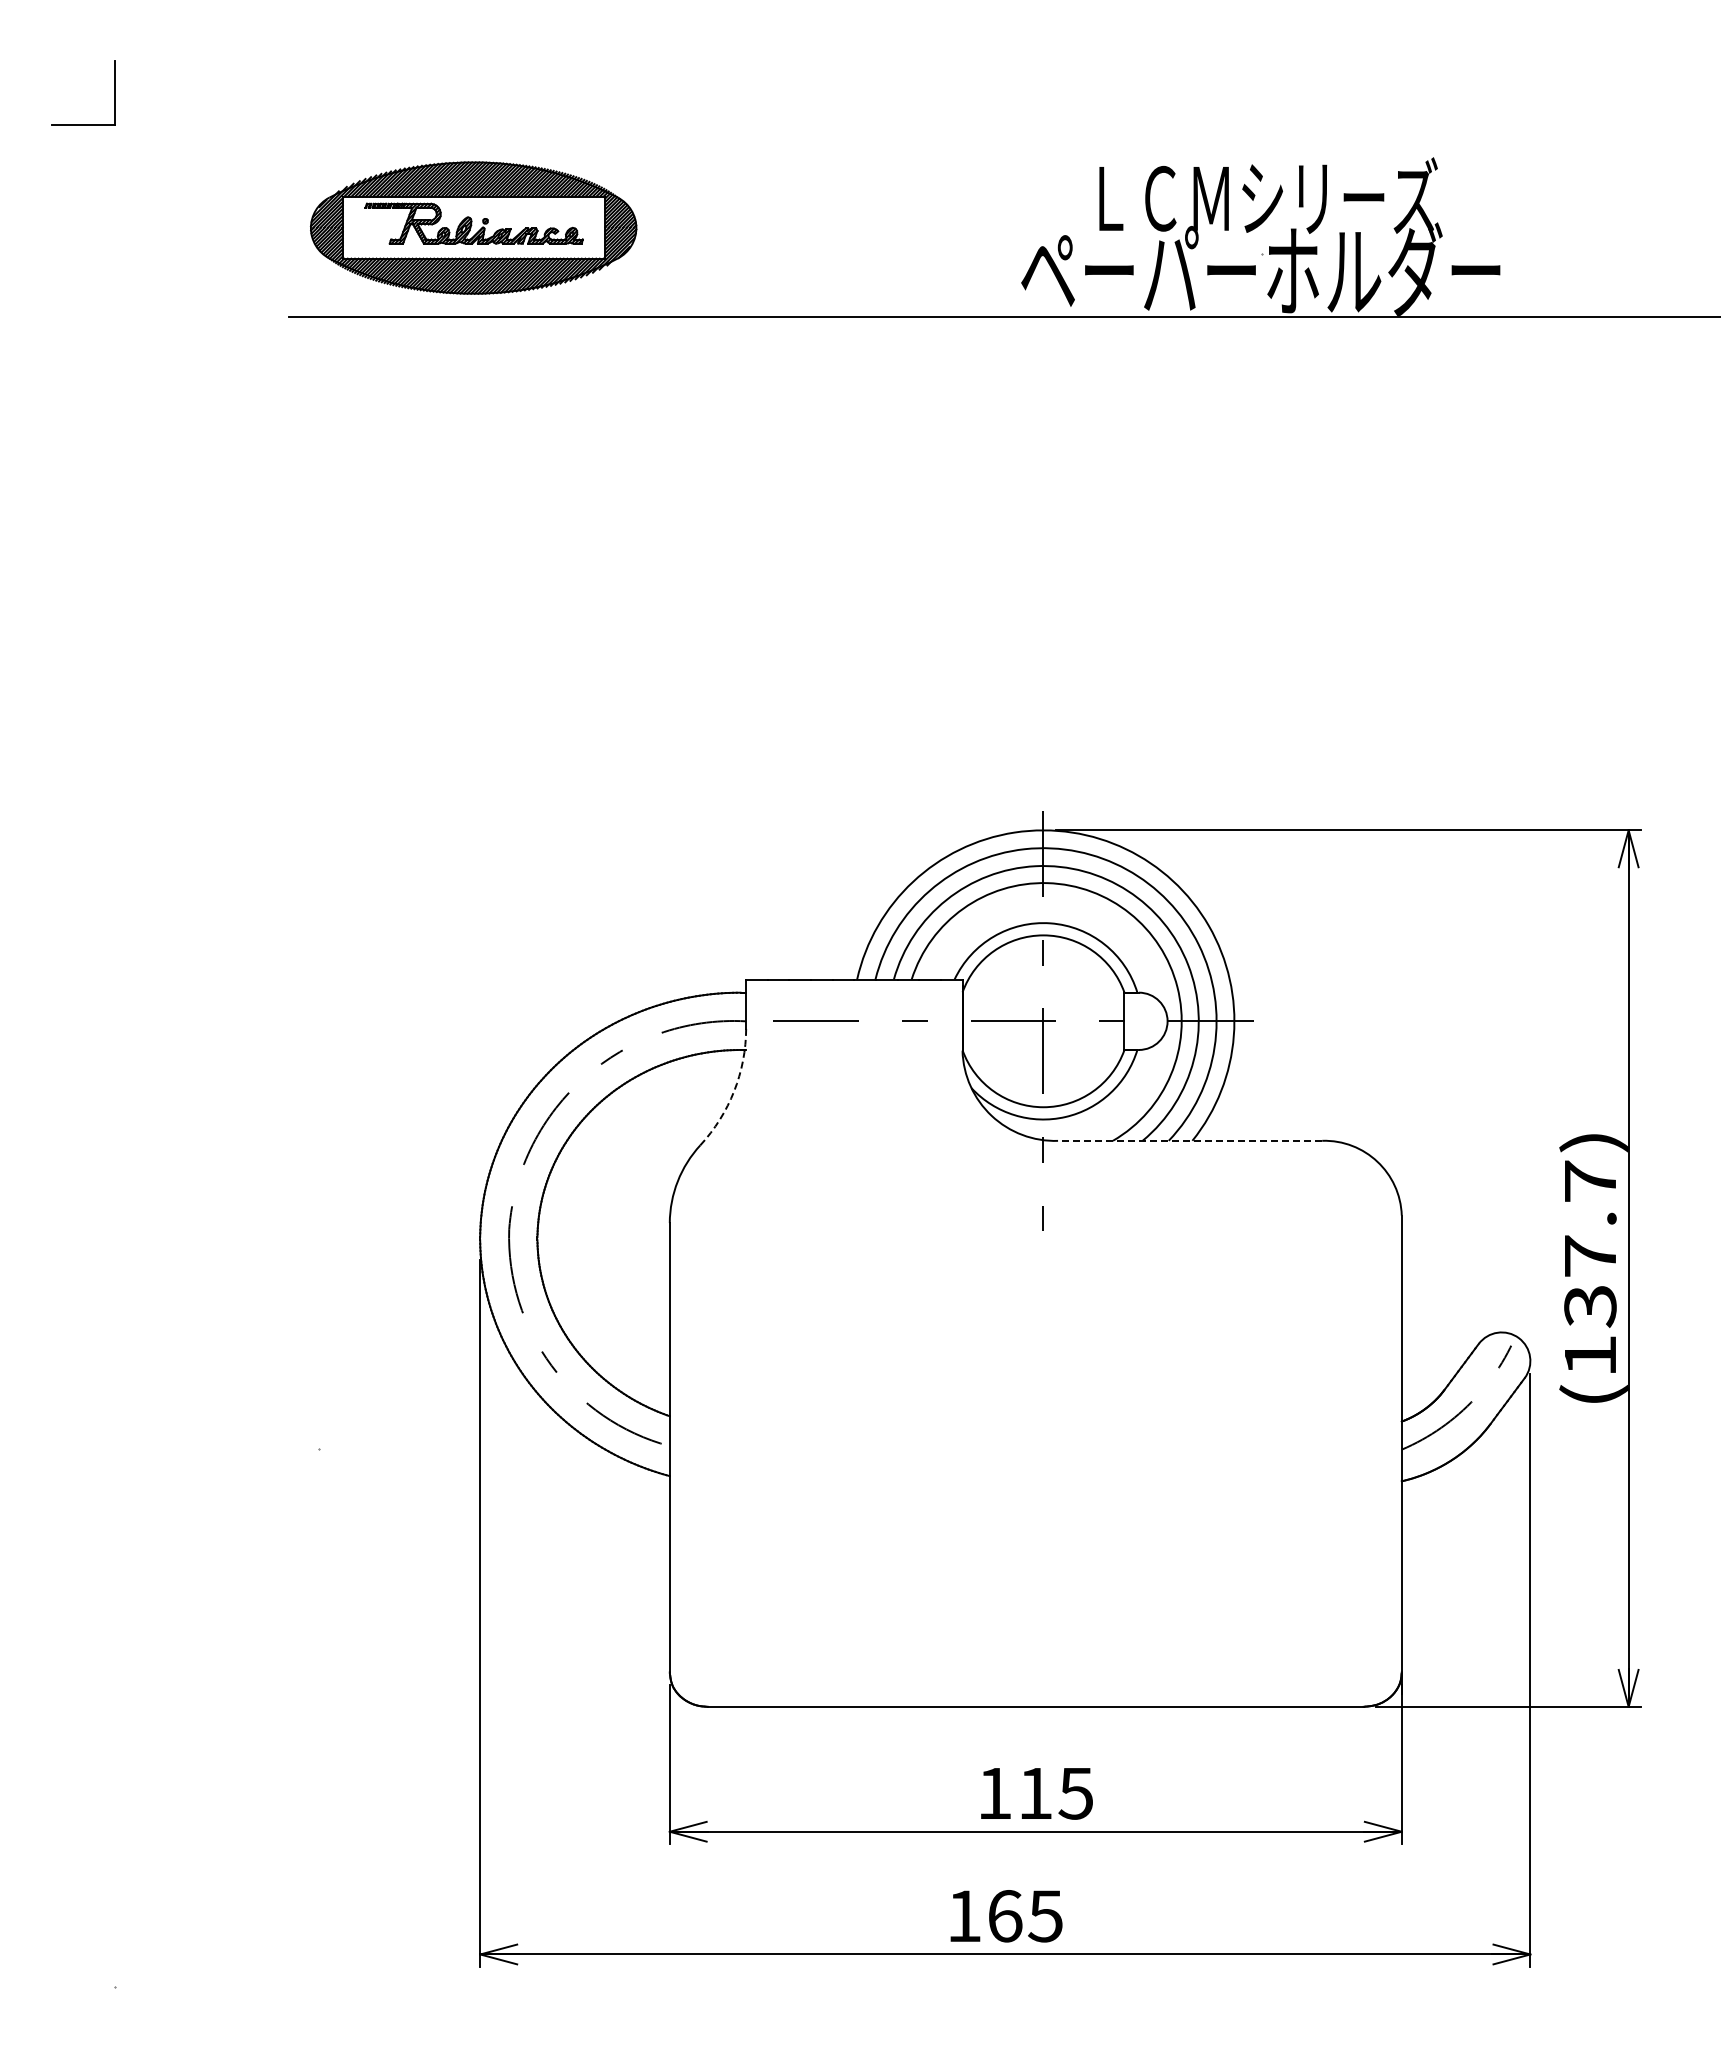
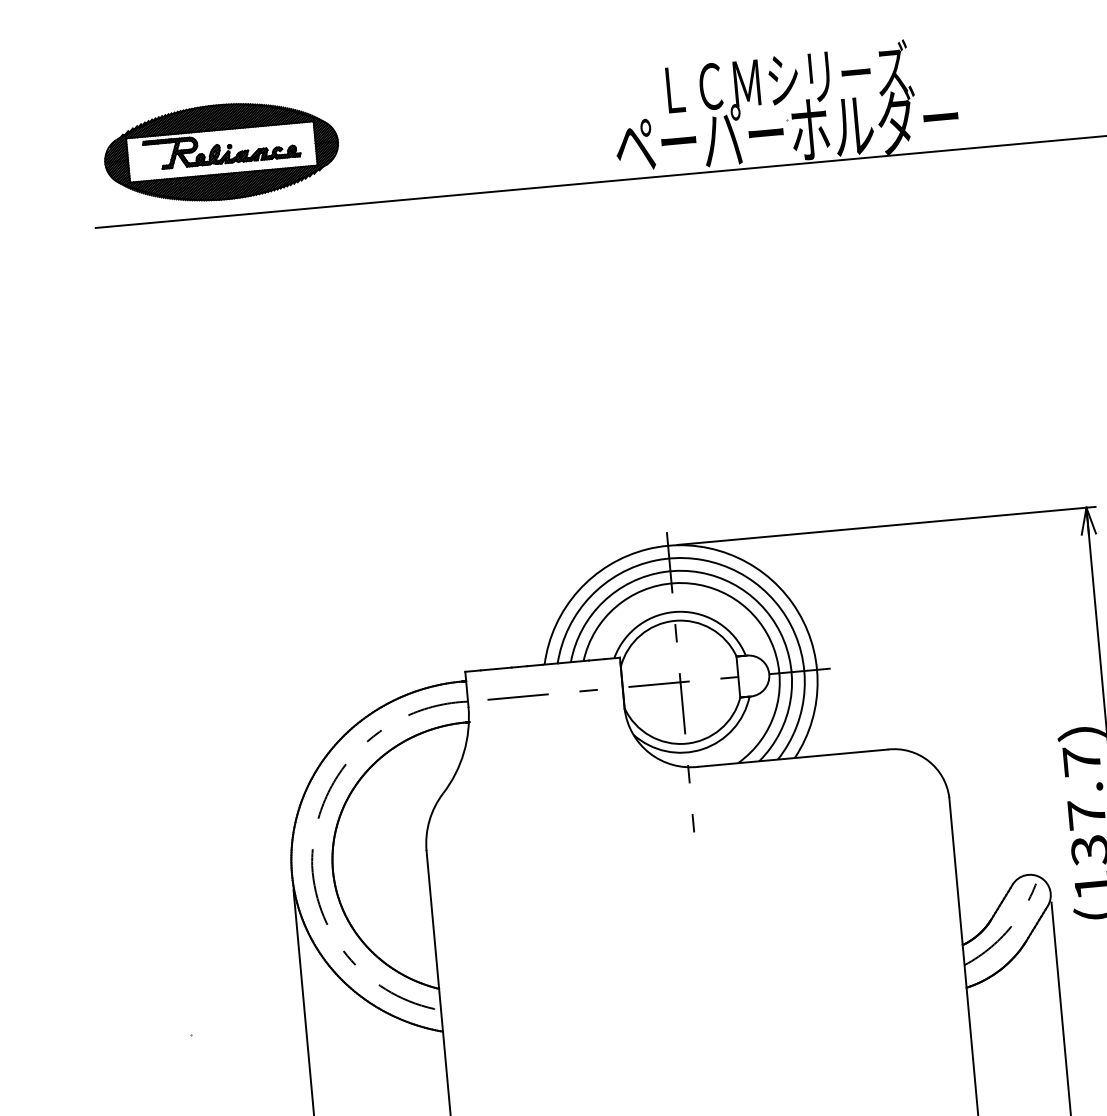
arc: (734, 1091) -> (464, 752), dashed -> solid
line: (1189, 1140) -> (792, 757), dashed -> solid

